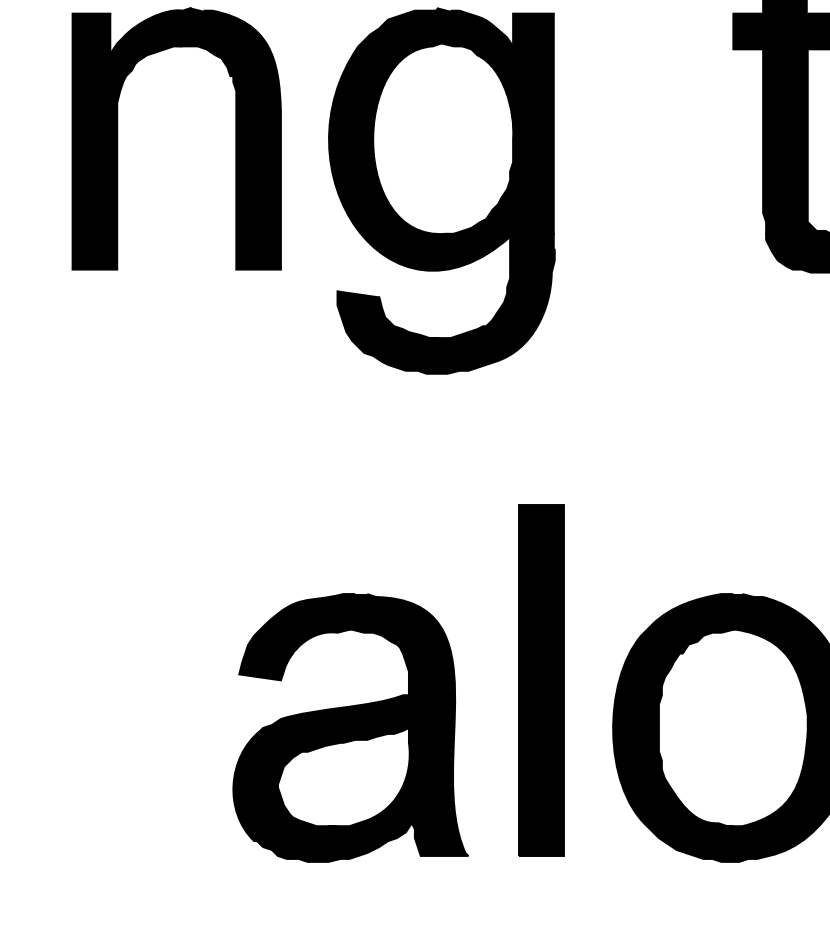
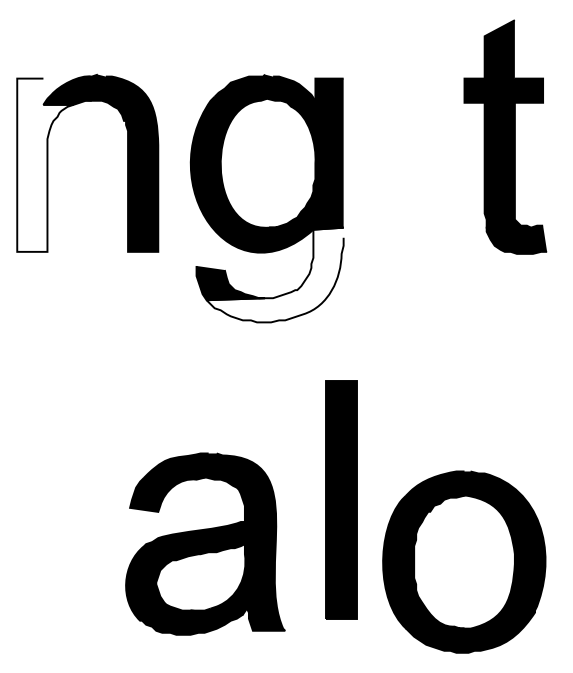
fill: (114, 140) -> (45, 164), removed
fill: (452, 303) -> (274, 274), removed
part: (541, 679) -> (341, 499), moved
part: (350, 727) -> (205, 543), moved

